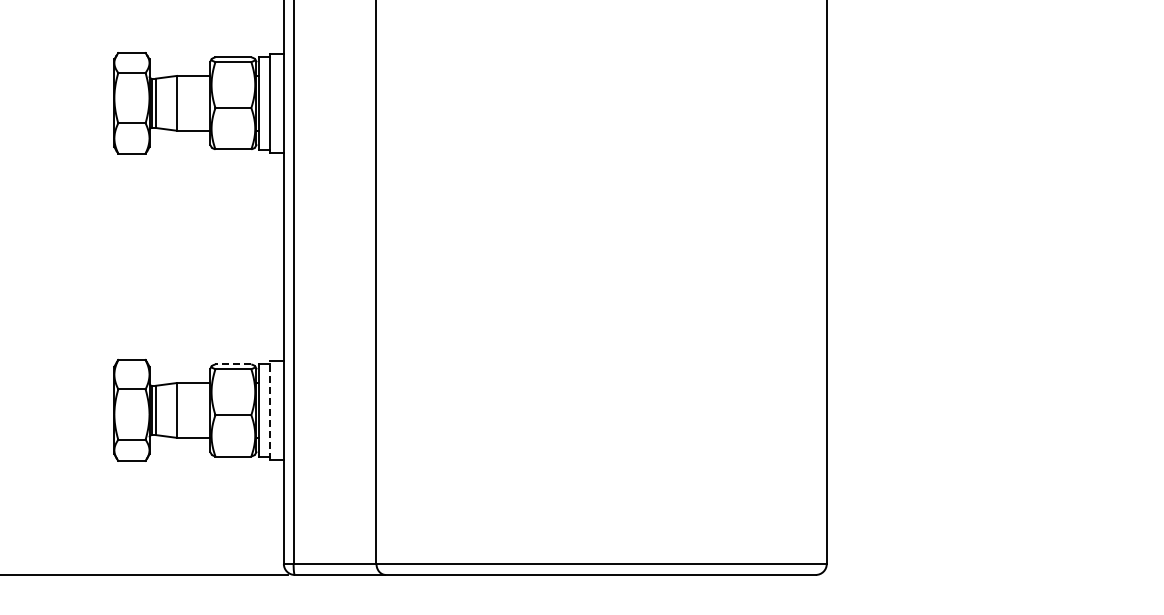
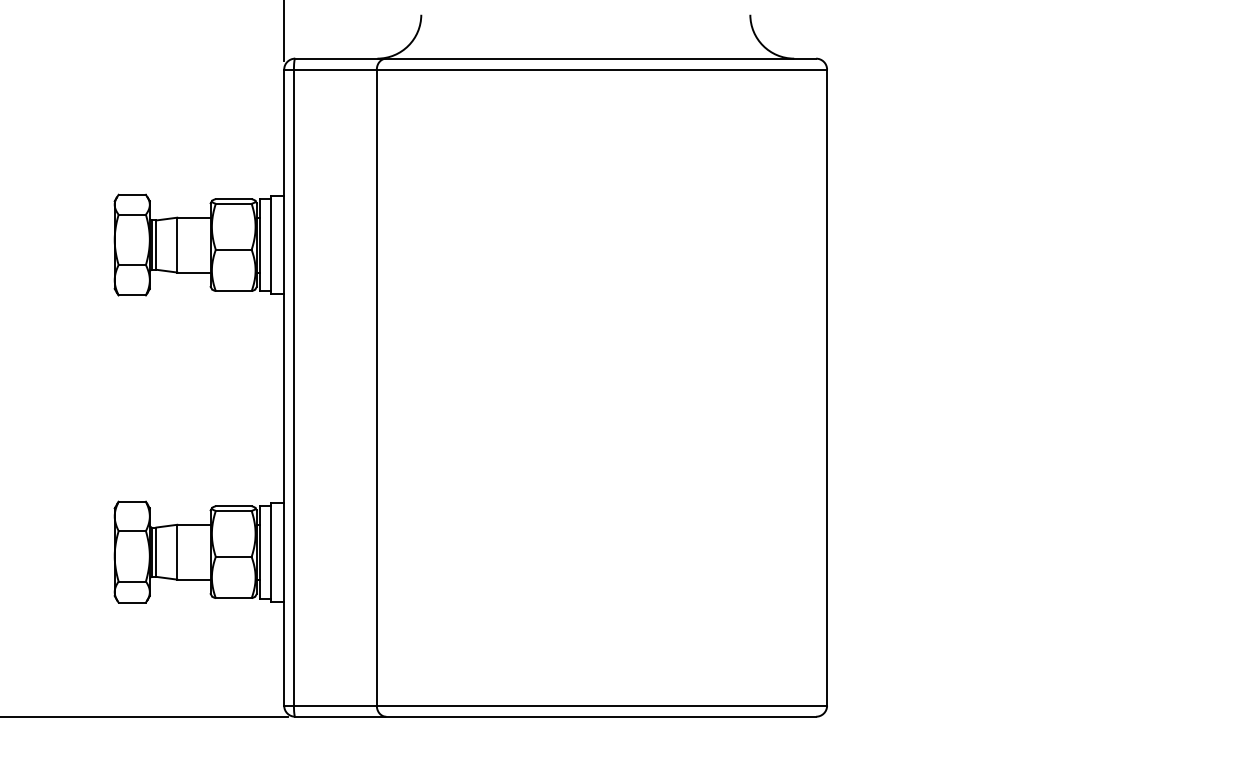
line: (233, 364) -> (233, 506), dashed -> solid
line: (270, 409) -> (270, 551), dashed -> solid

